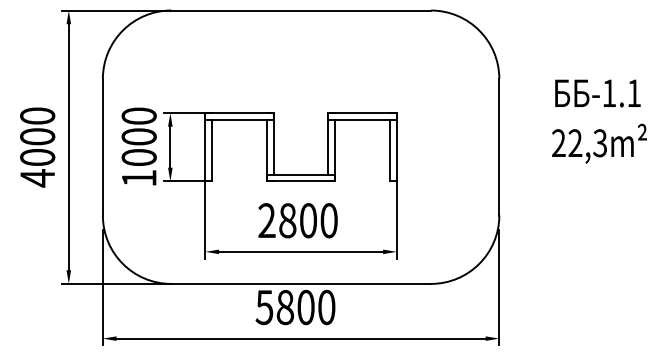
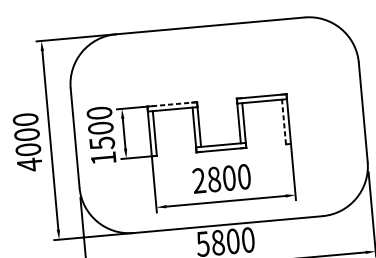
line: (239, 113) -> (172, 104), solid -> dashed
line: (389, 150) -> (283, 121), solid -> dashed
text: (138, 157) -> (101, 143), 1000 -> 1500

